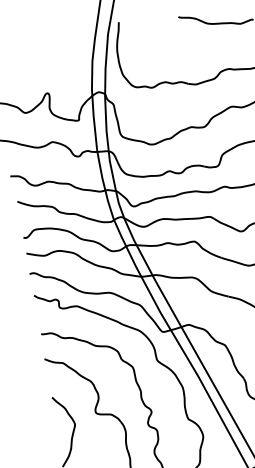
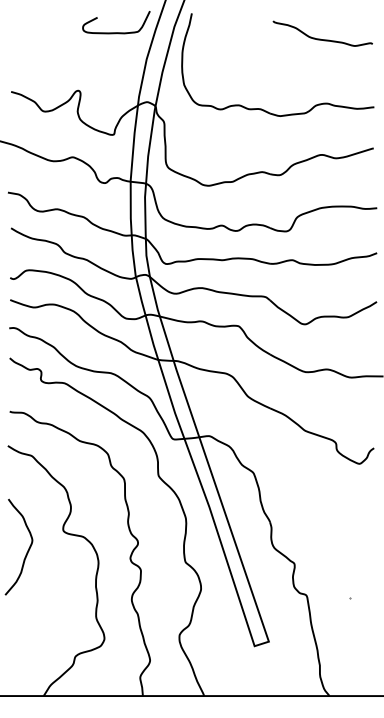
curve: (67, 46) -> (116, 32), added

